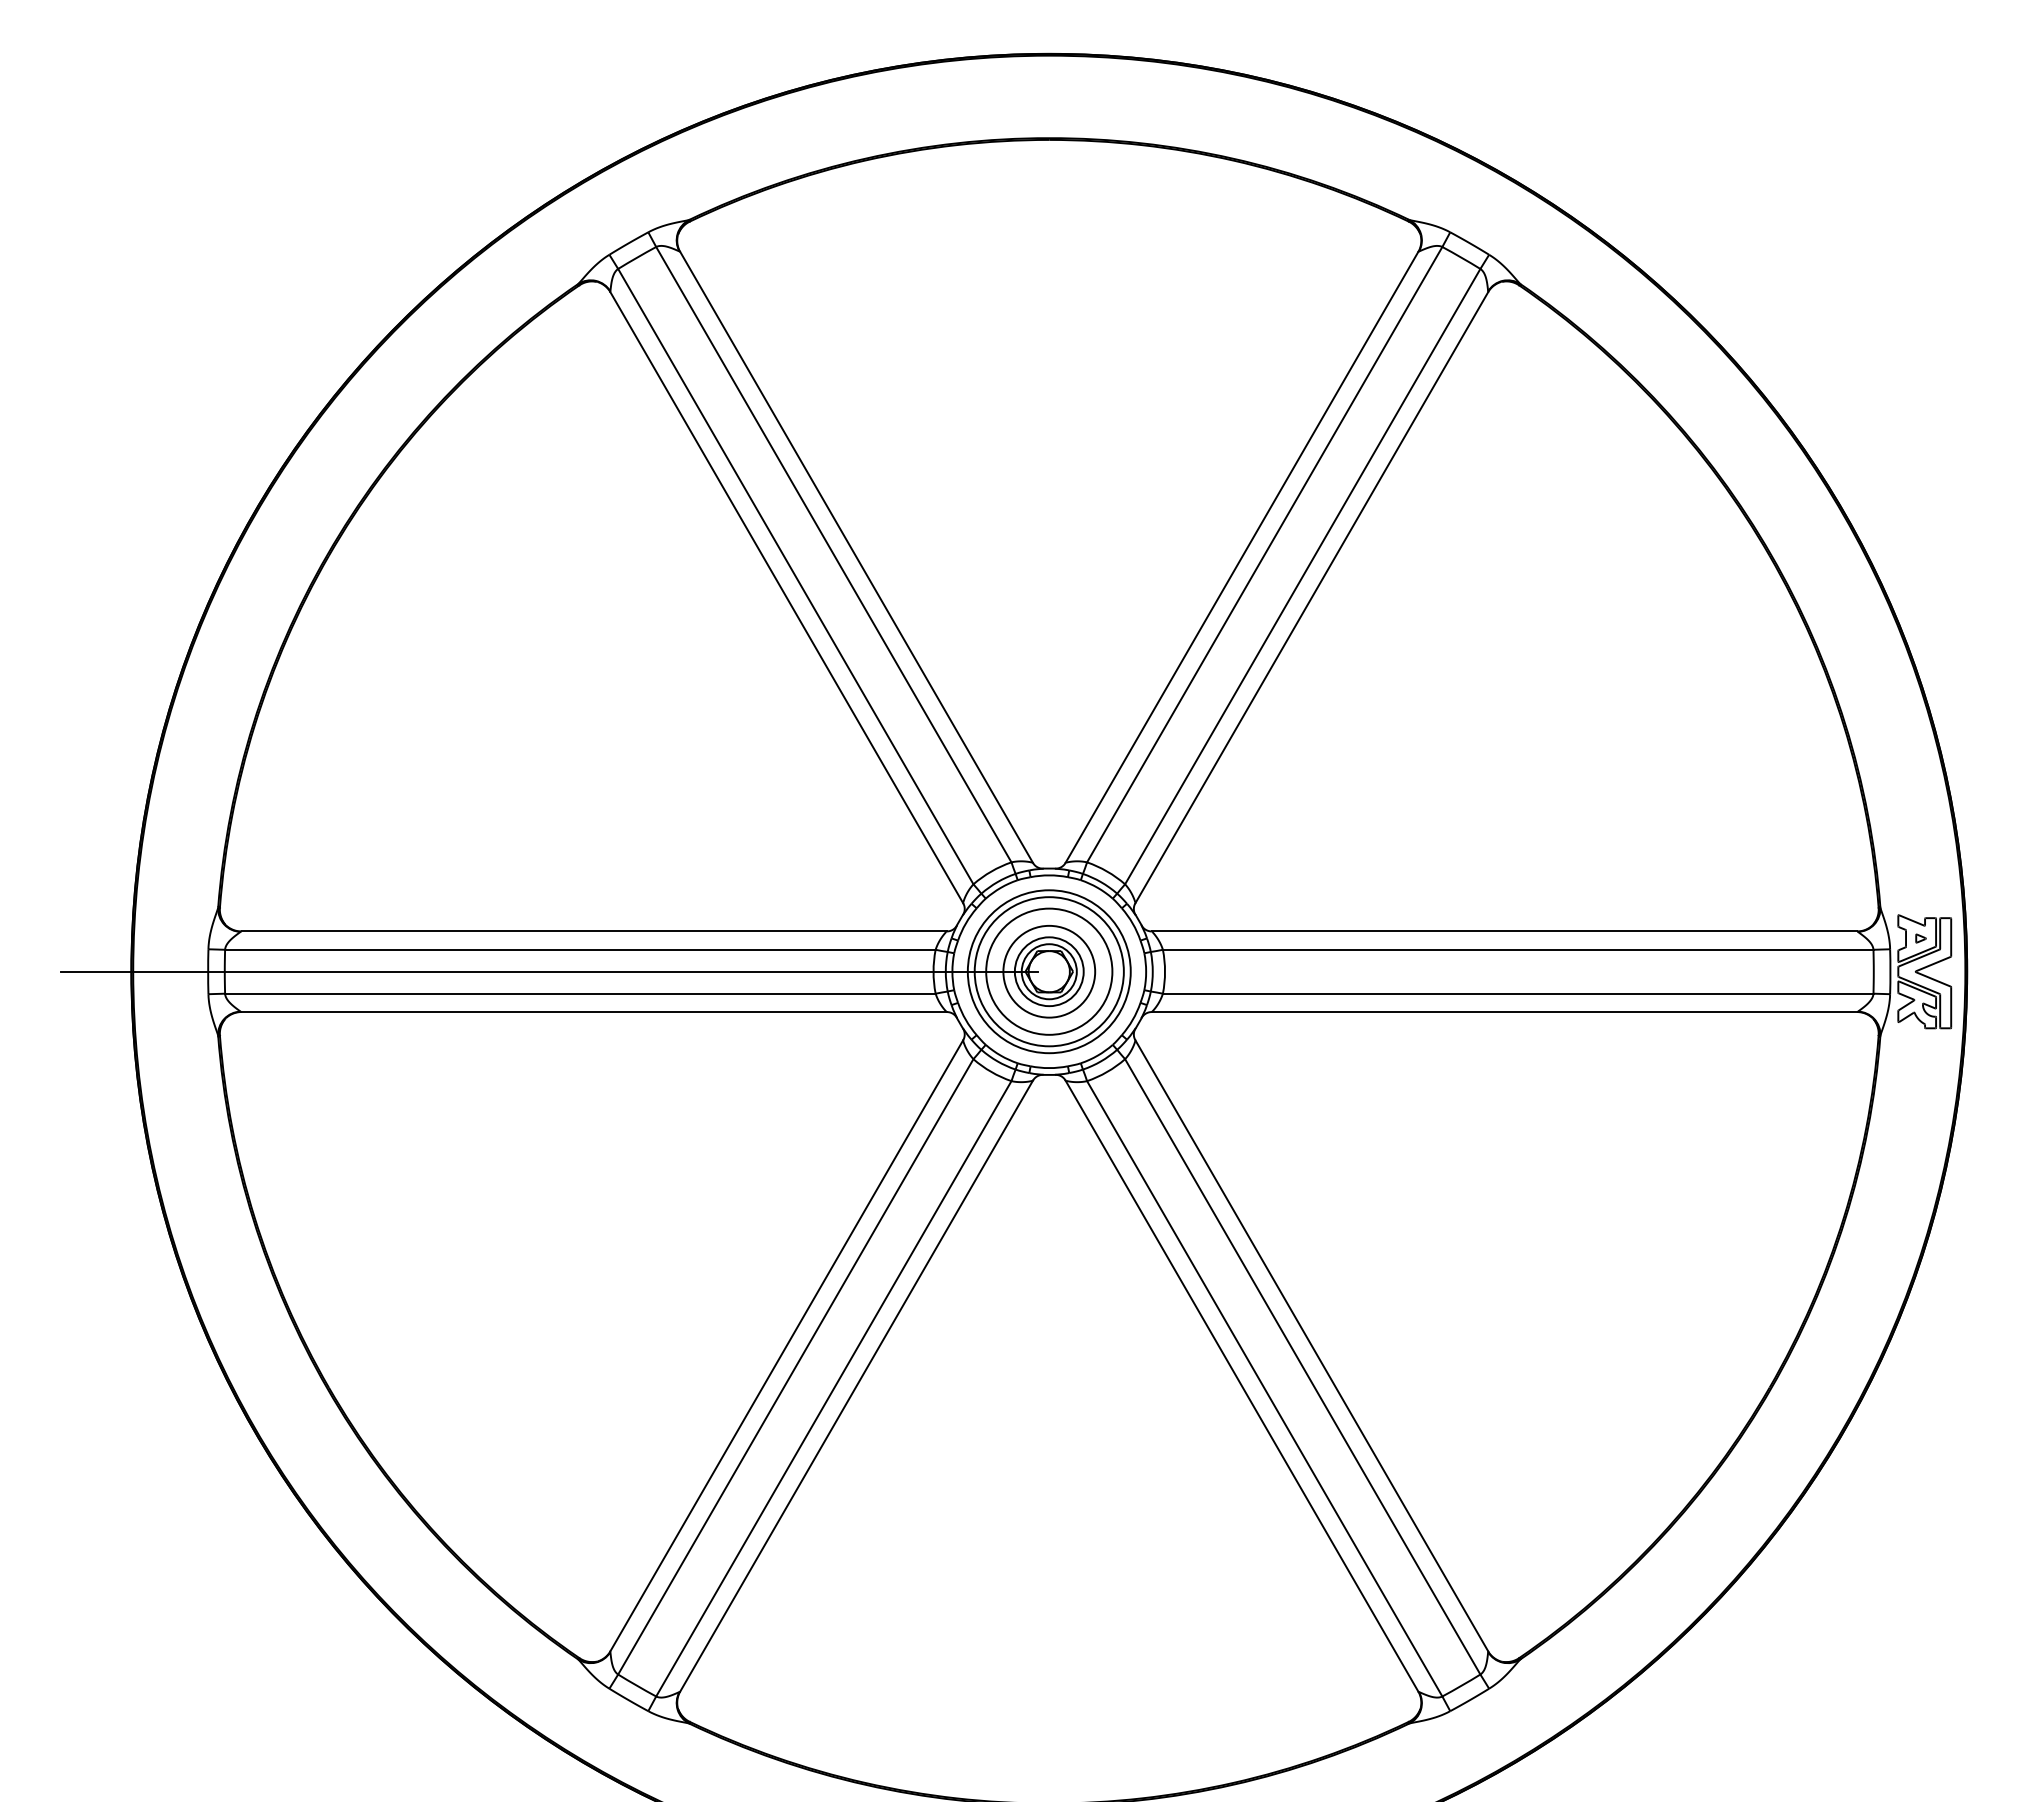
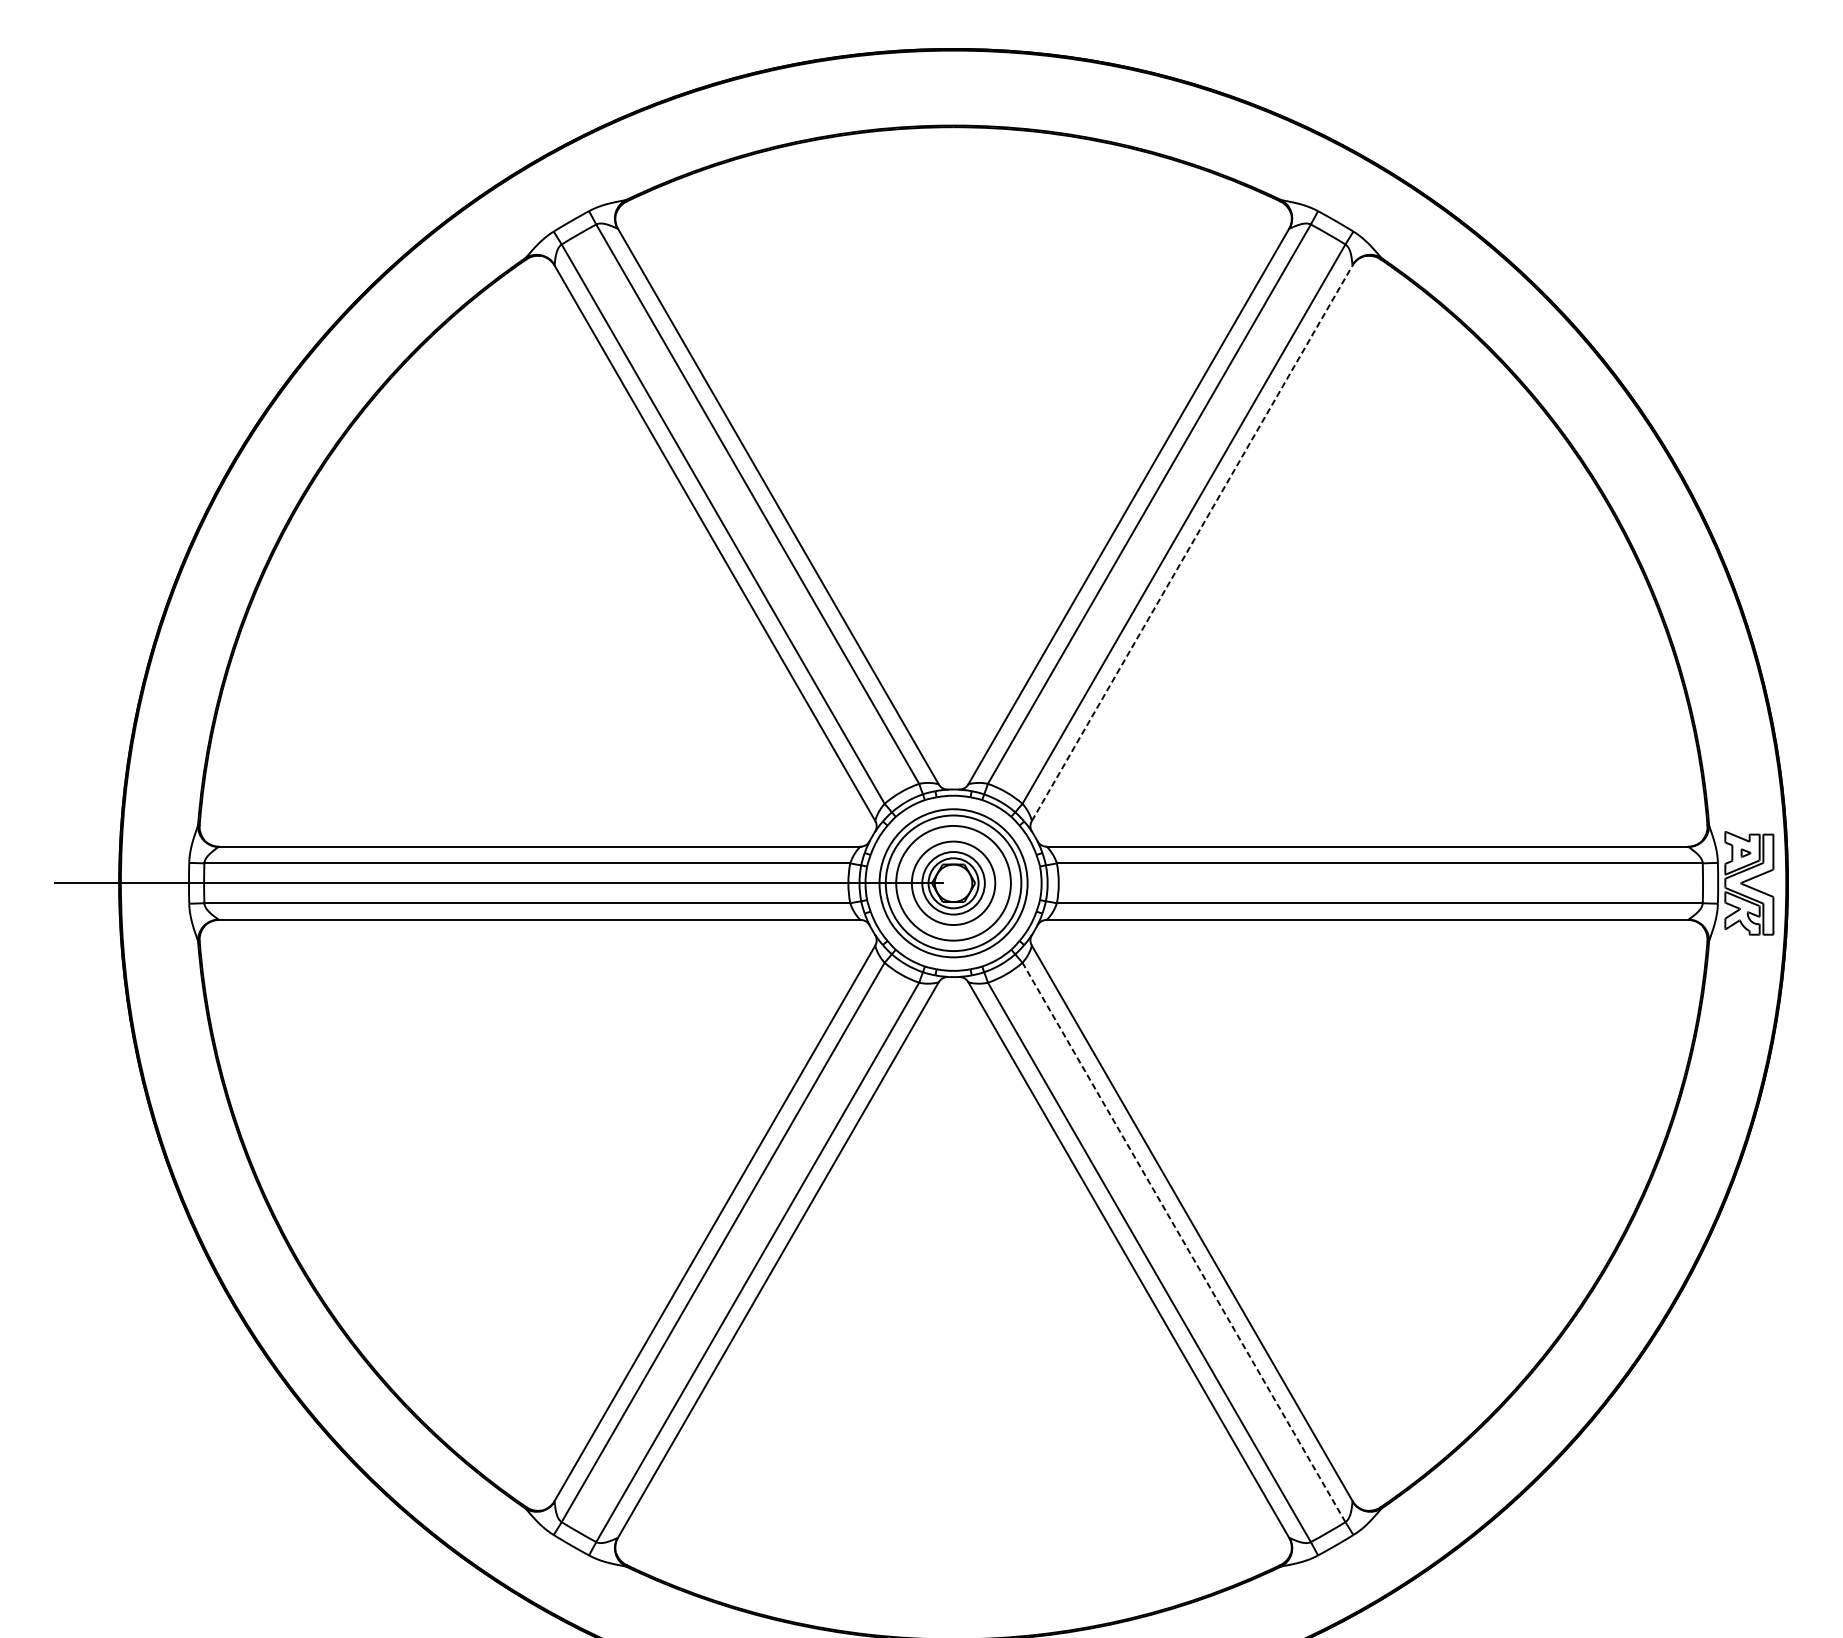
line: (1311, 597) -> (1191, 543), solid -> dashed
line: (1302, 1366) -> (1183, 1242), solid -> dashed

